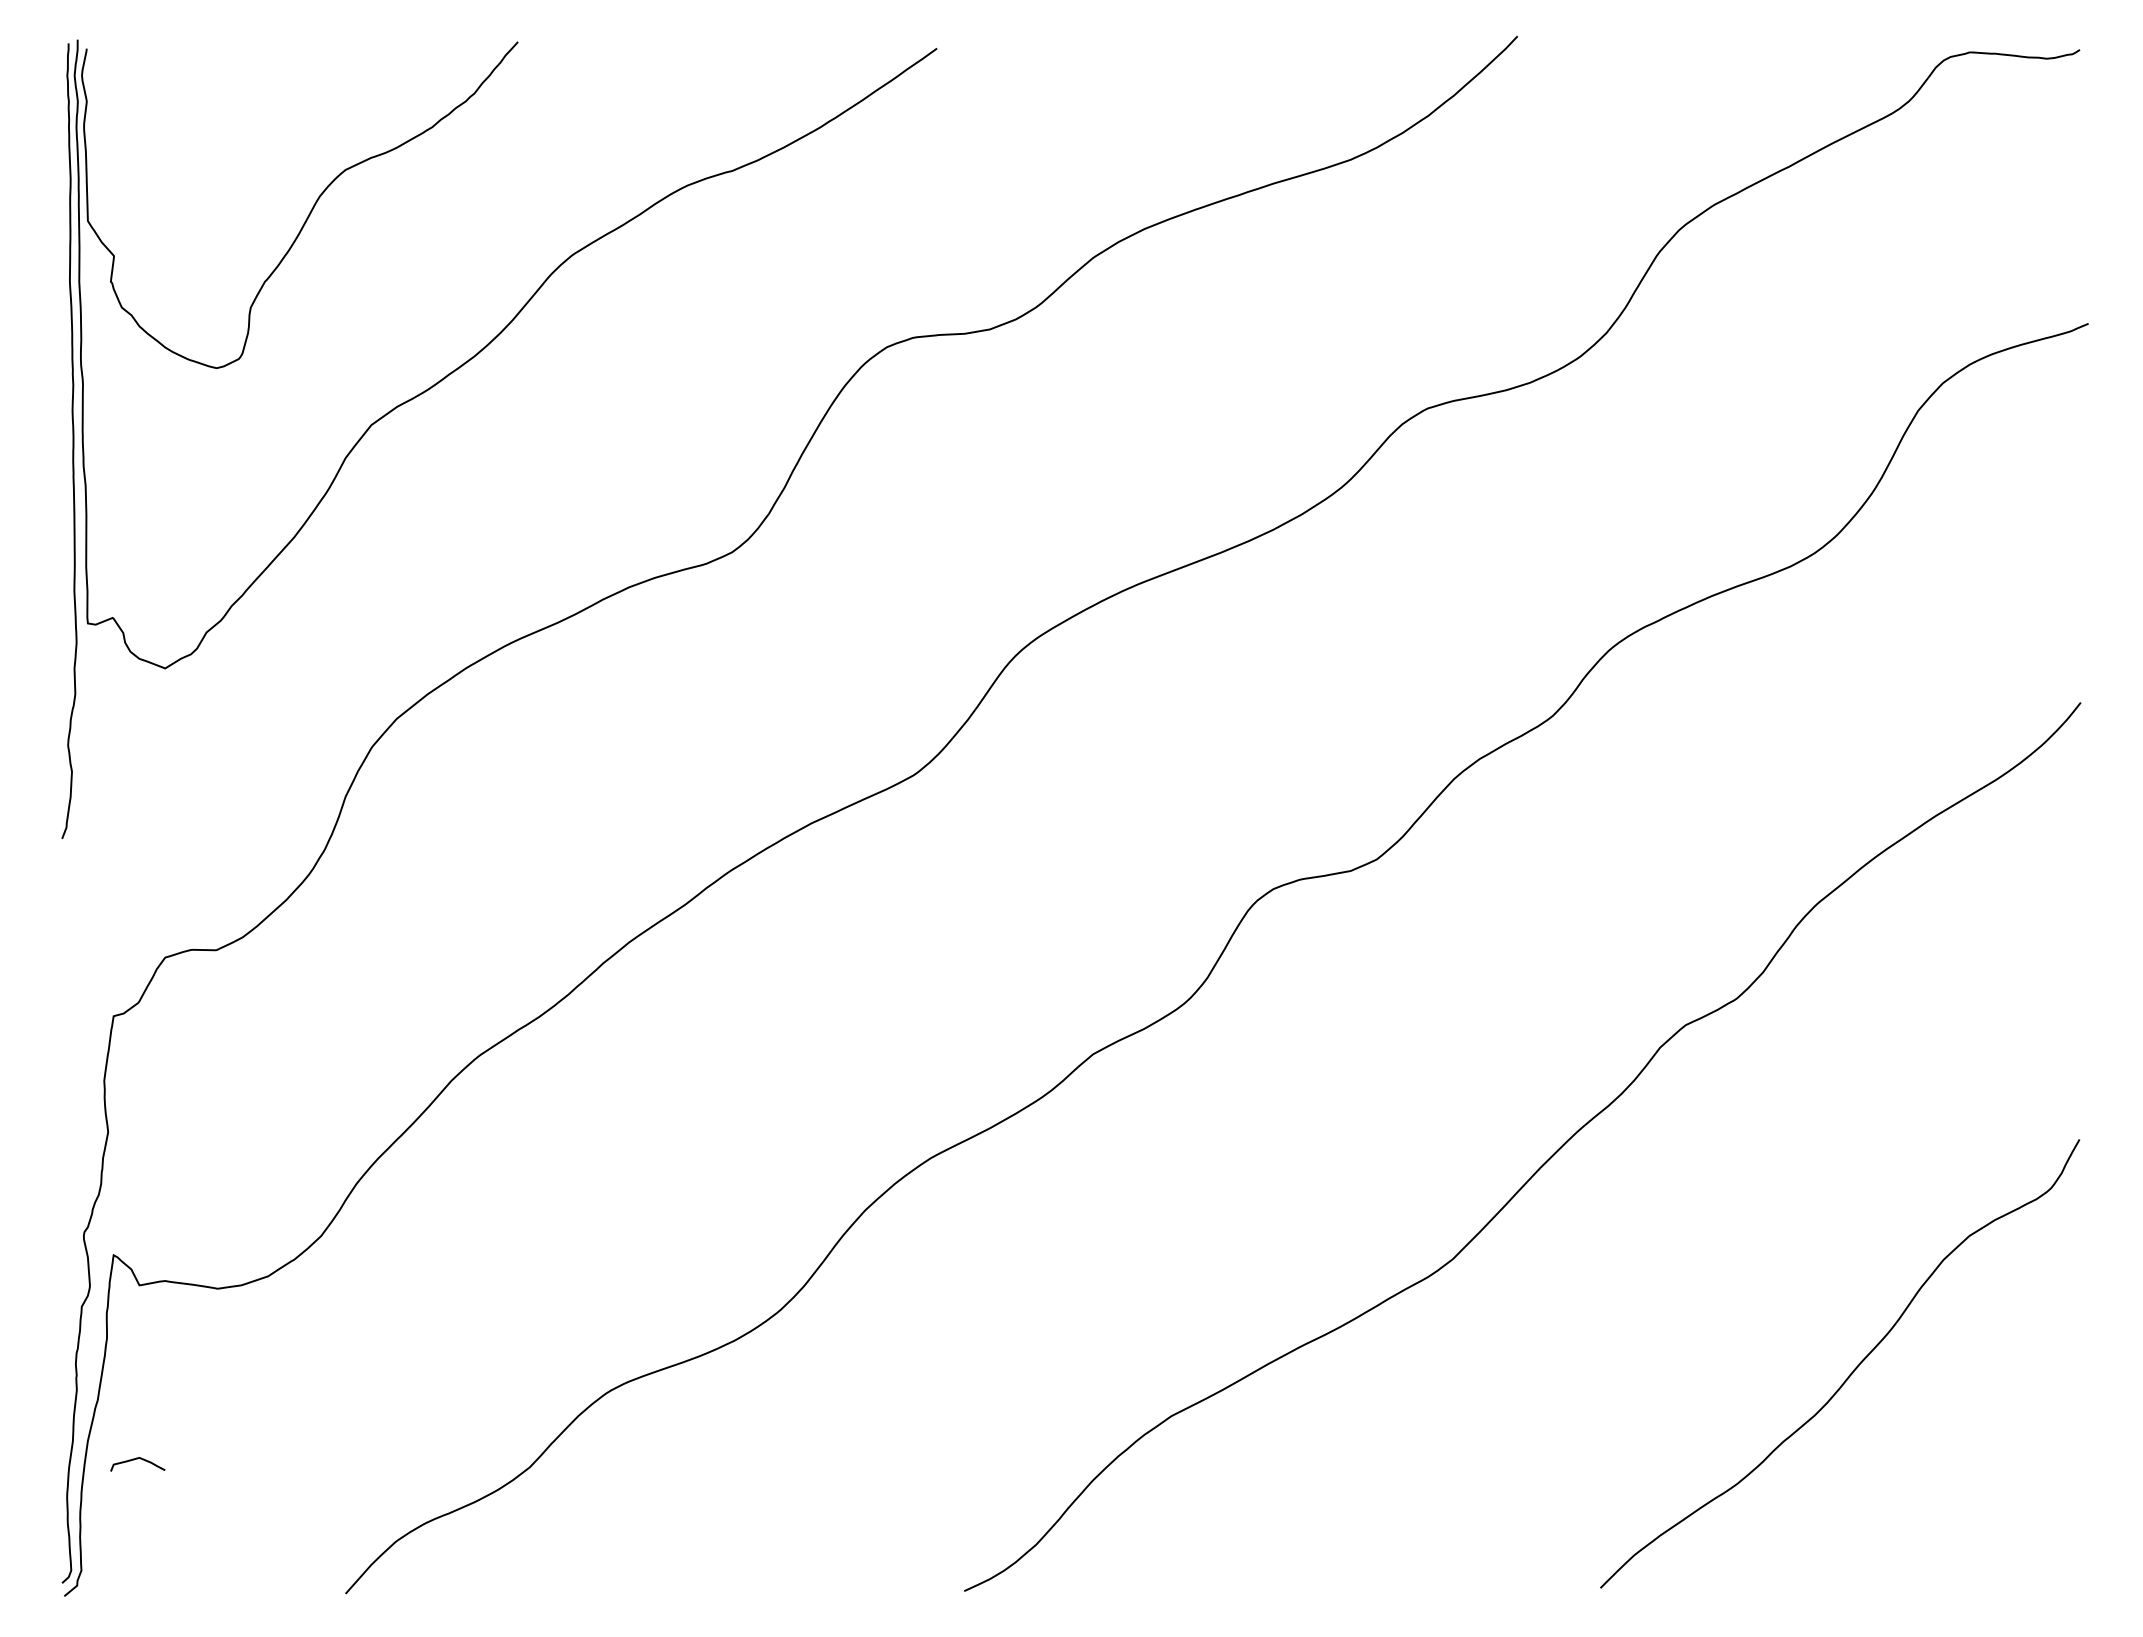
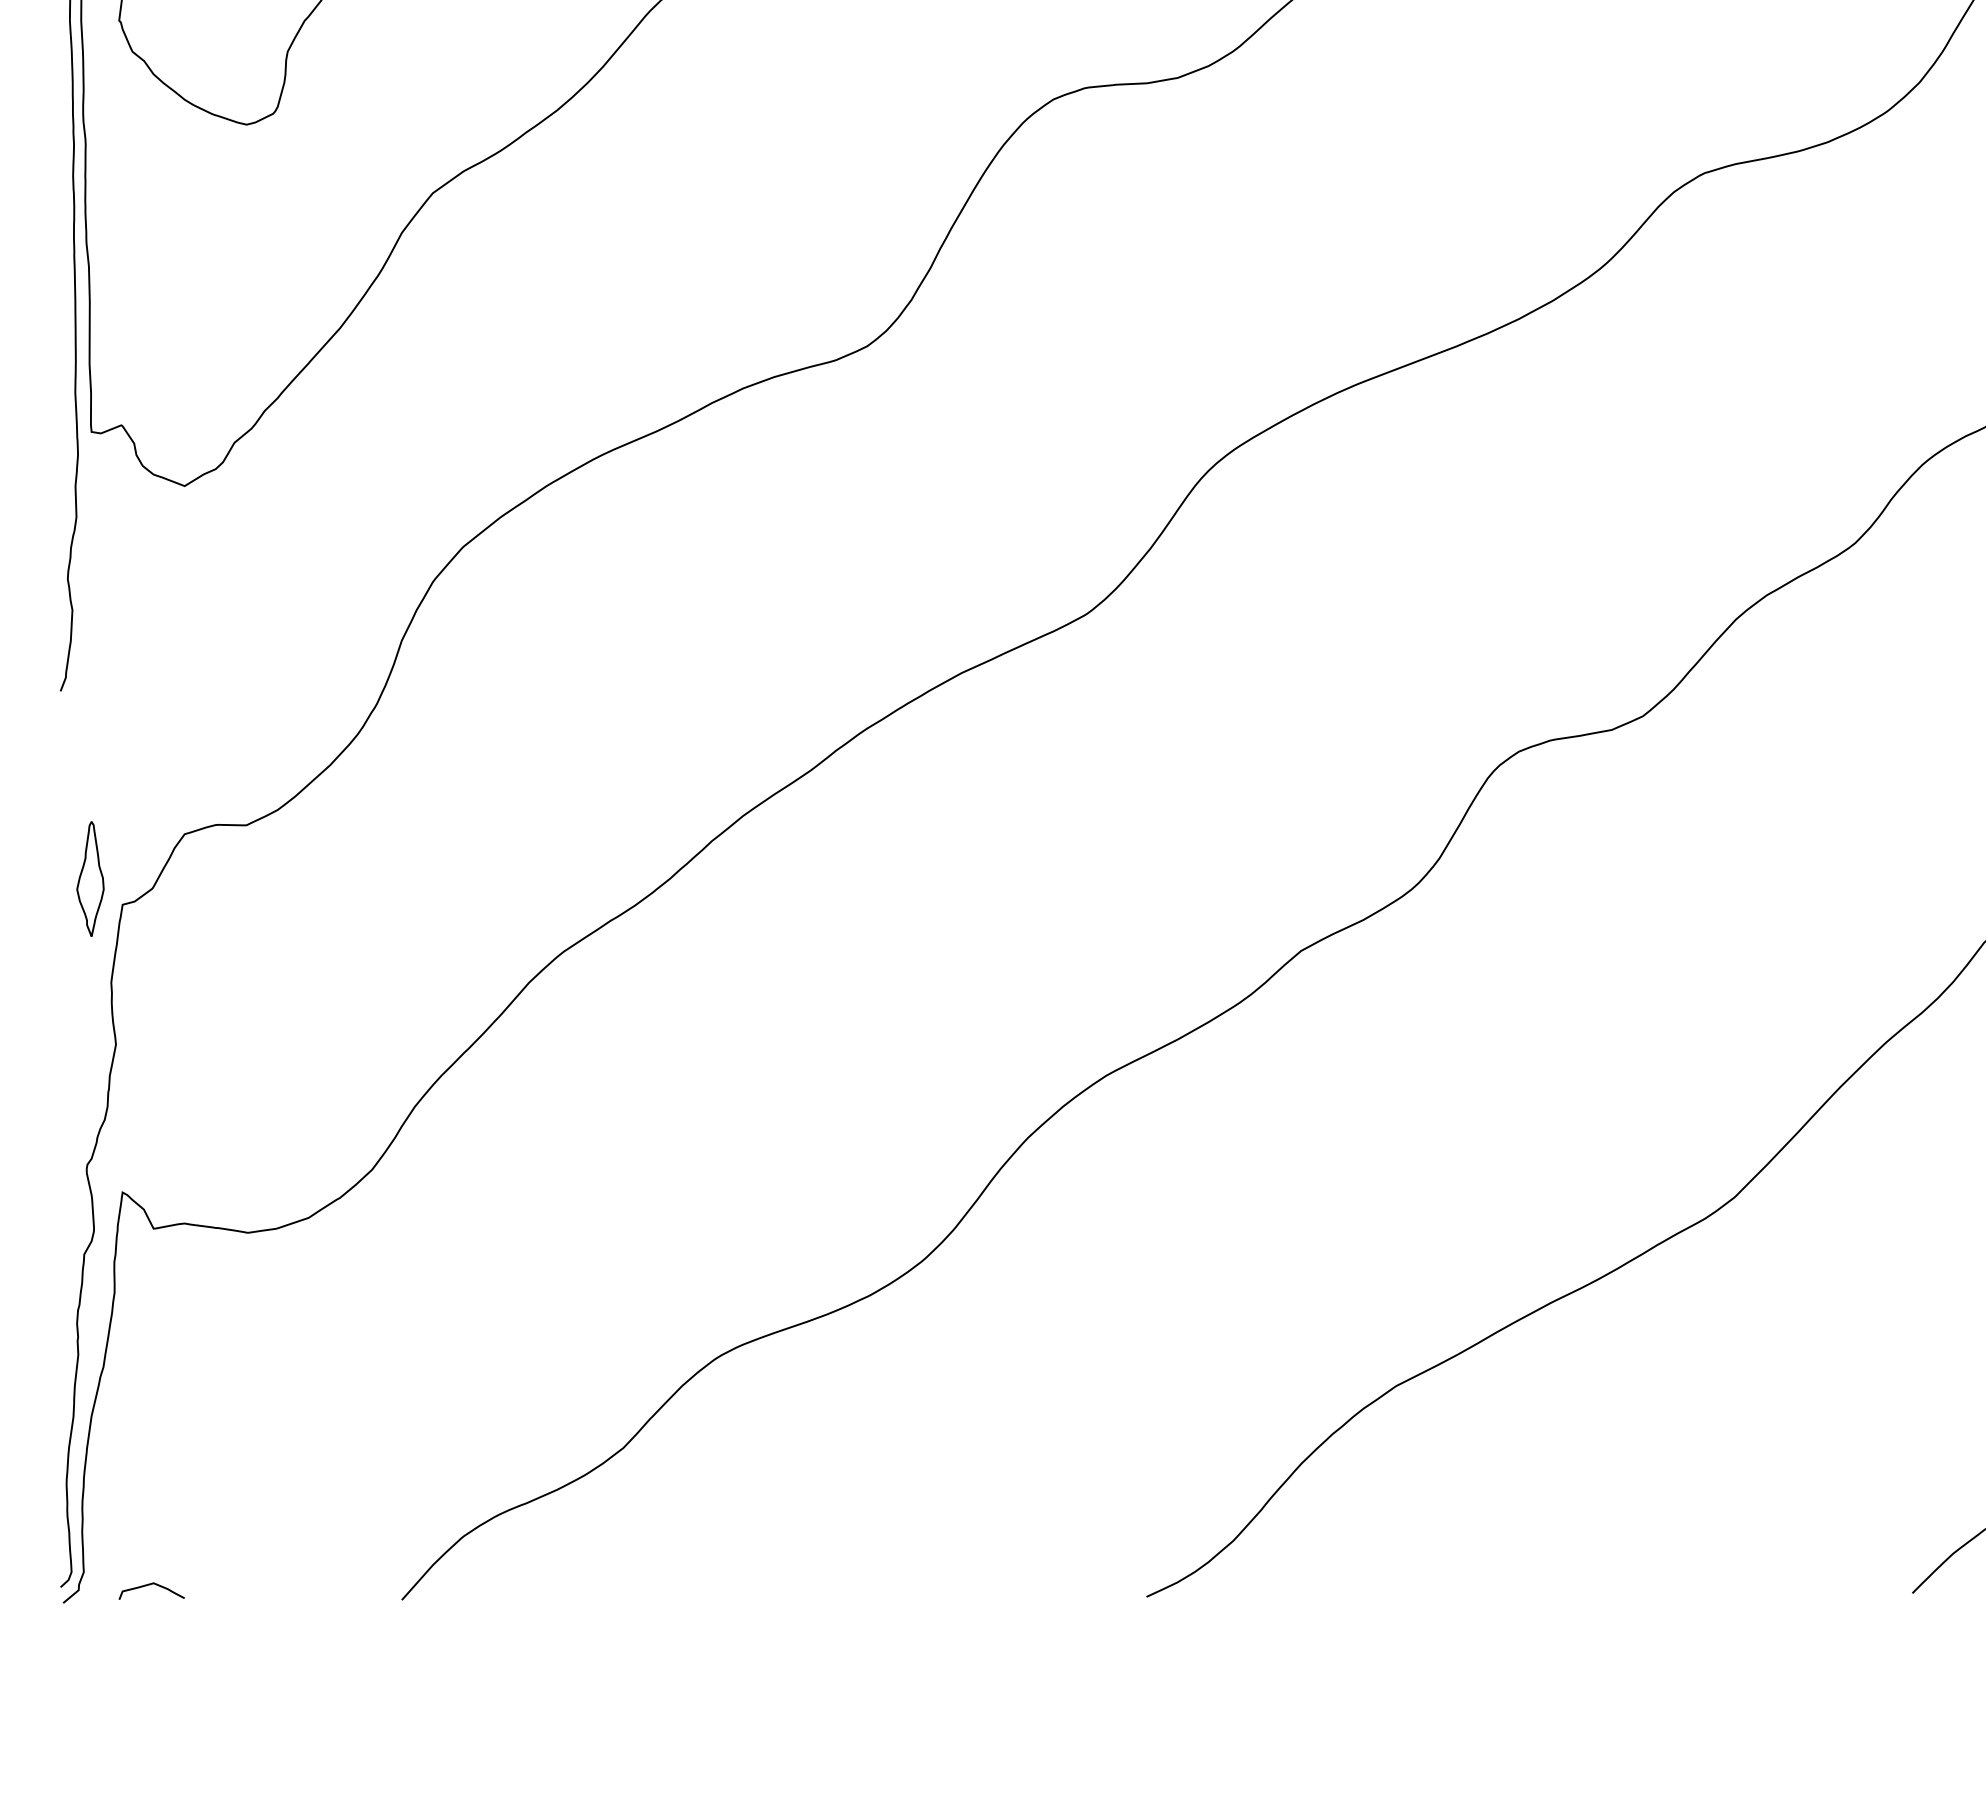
part: (86, 994) -> (89, 878), added
curve: (137, 1459) -> (151, 1585), moved

